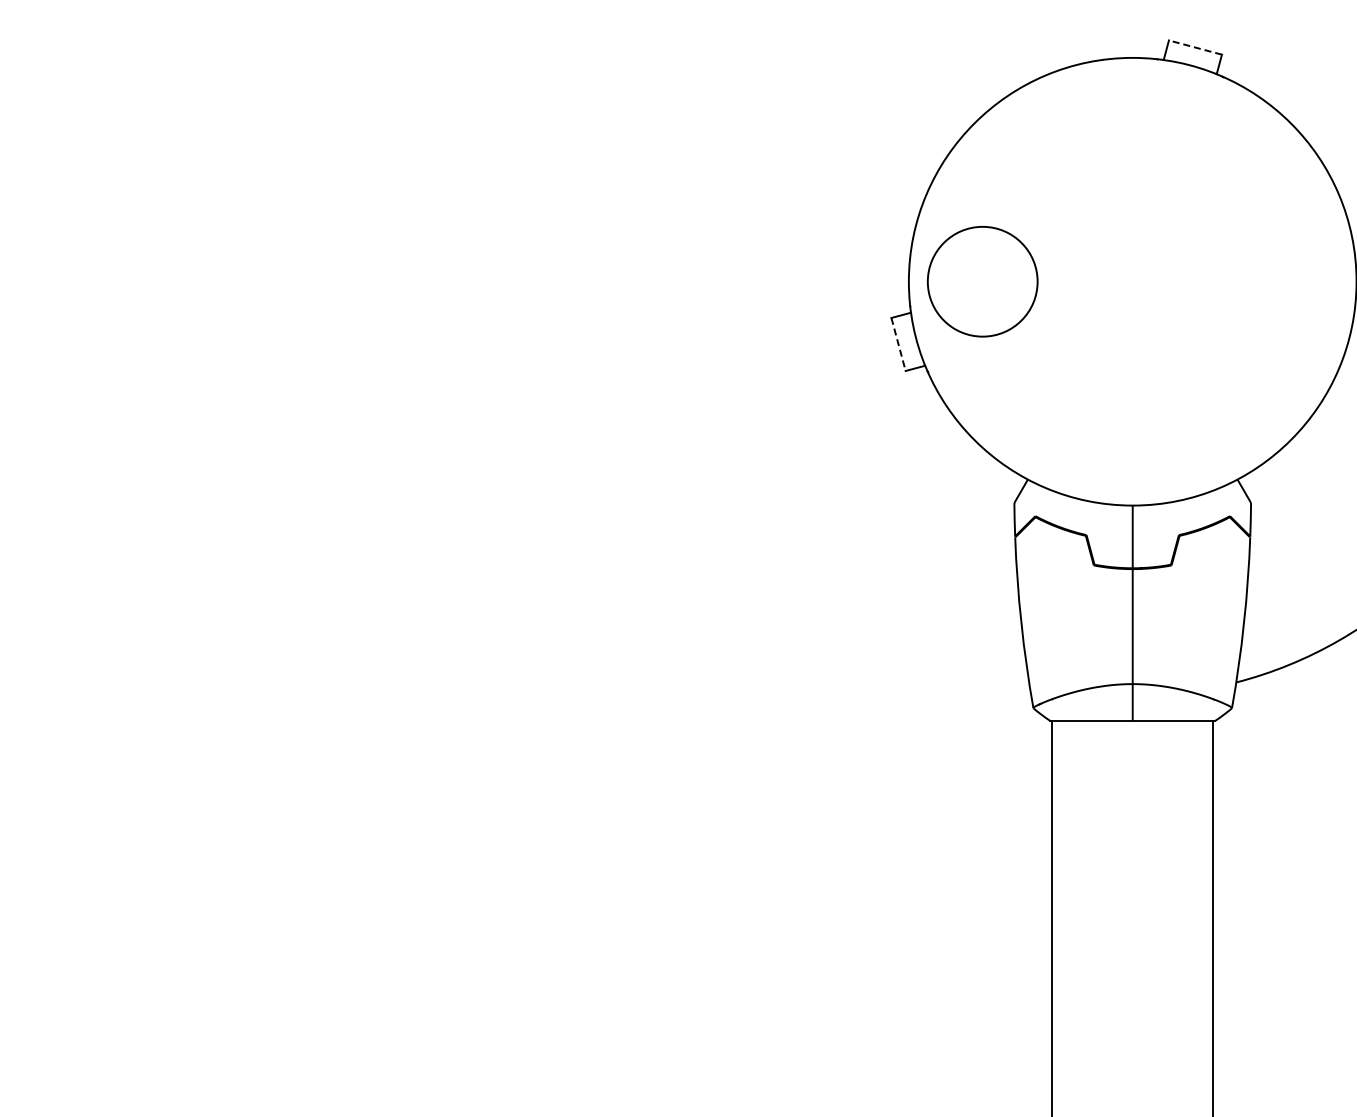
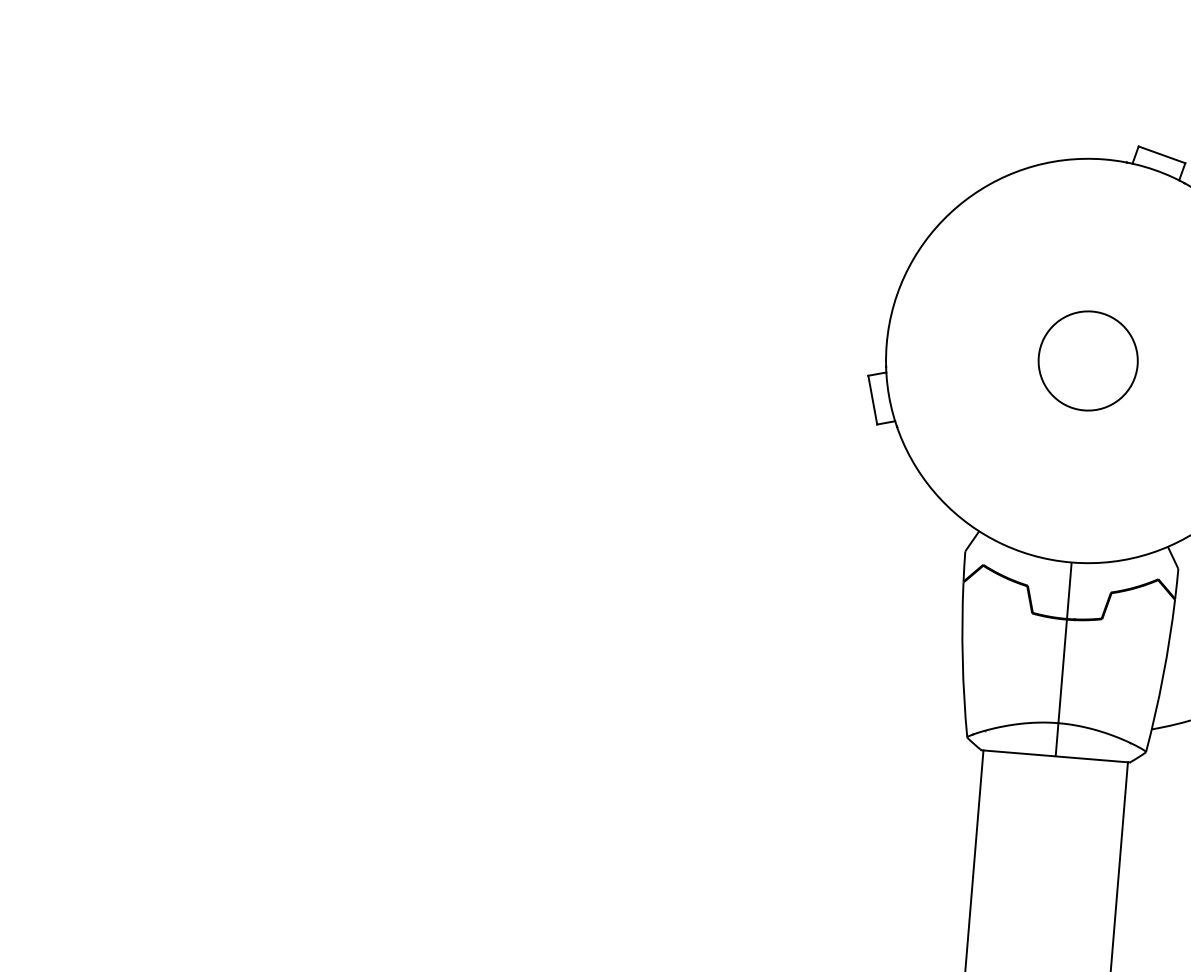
line: (1194, 47) -> (1161, 154), dashed -> solid
circle: (982, 281) -> (1088, 360), moved
line: (898, 344) -> (872, 400), dashed -> solid

